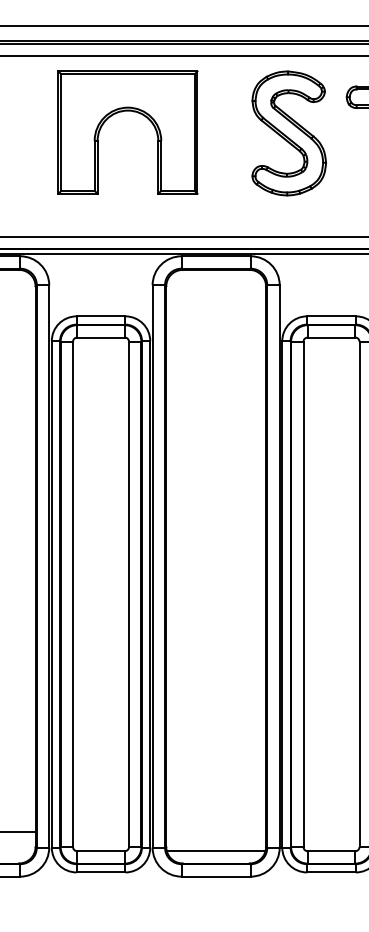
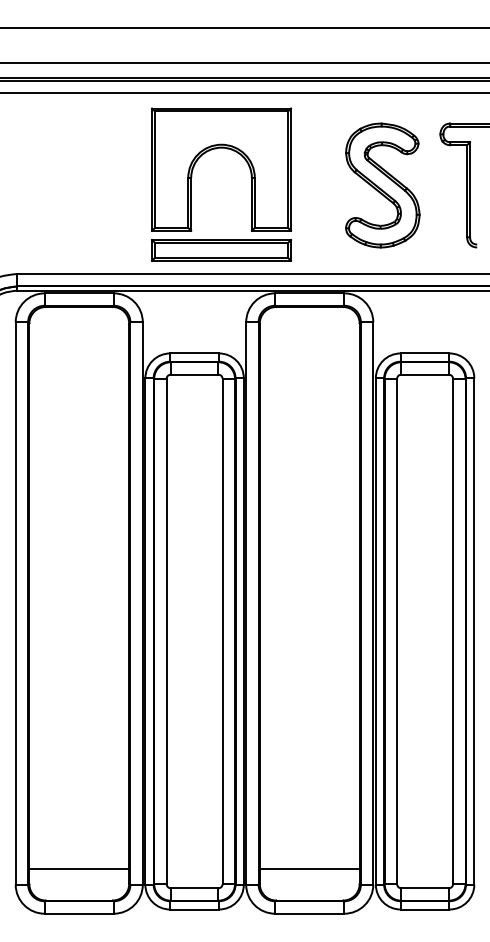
part: (288, 133) -> (382, 185), moved
part: (127, 213) -> (221, 250), added
line: (215, 850) -> (309, 868), moved

